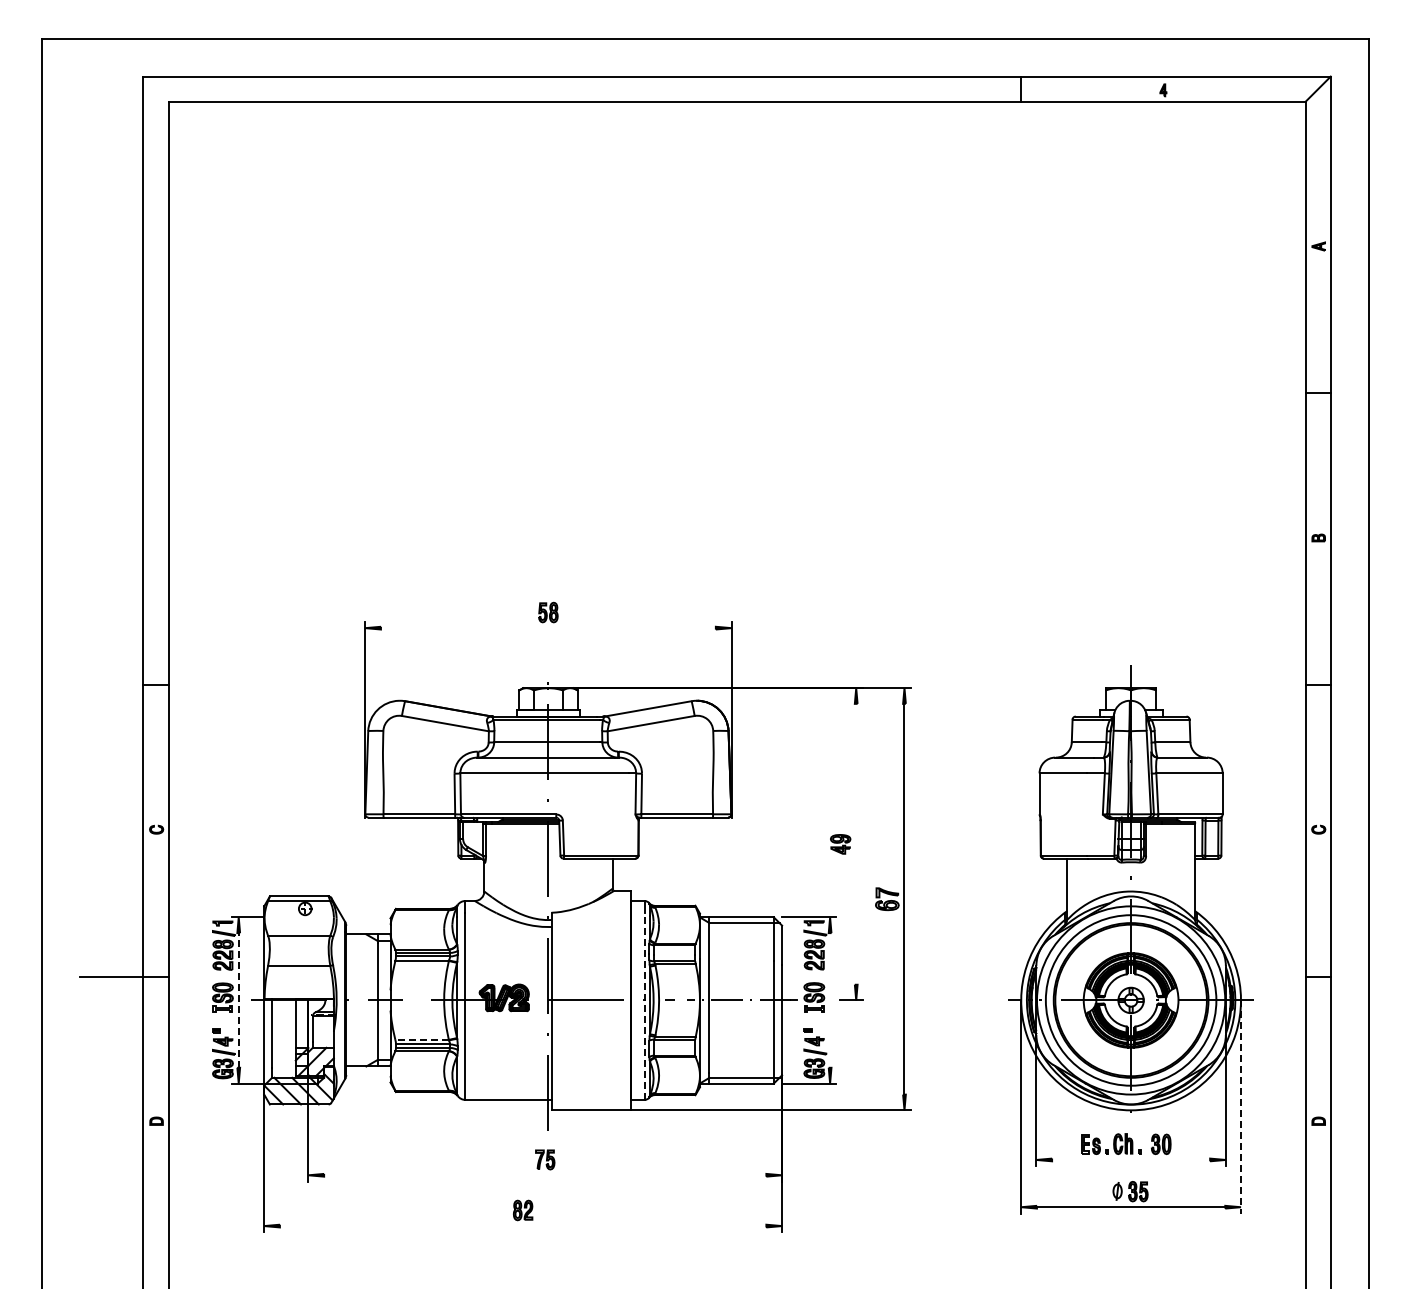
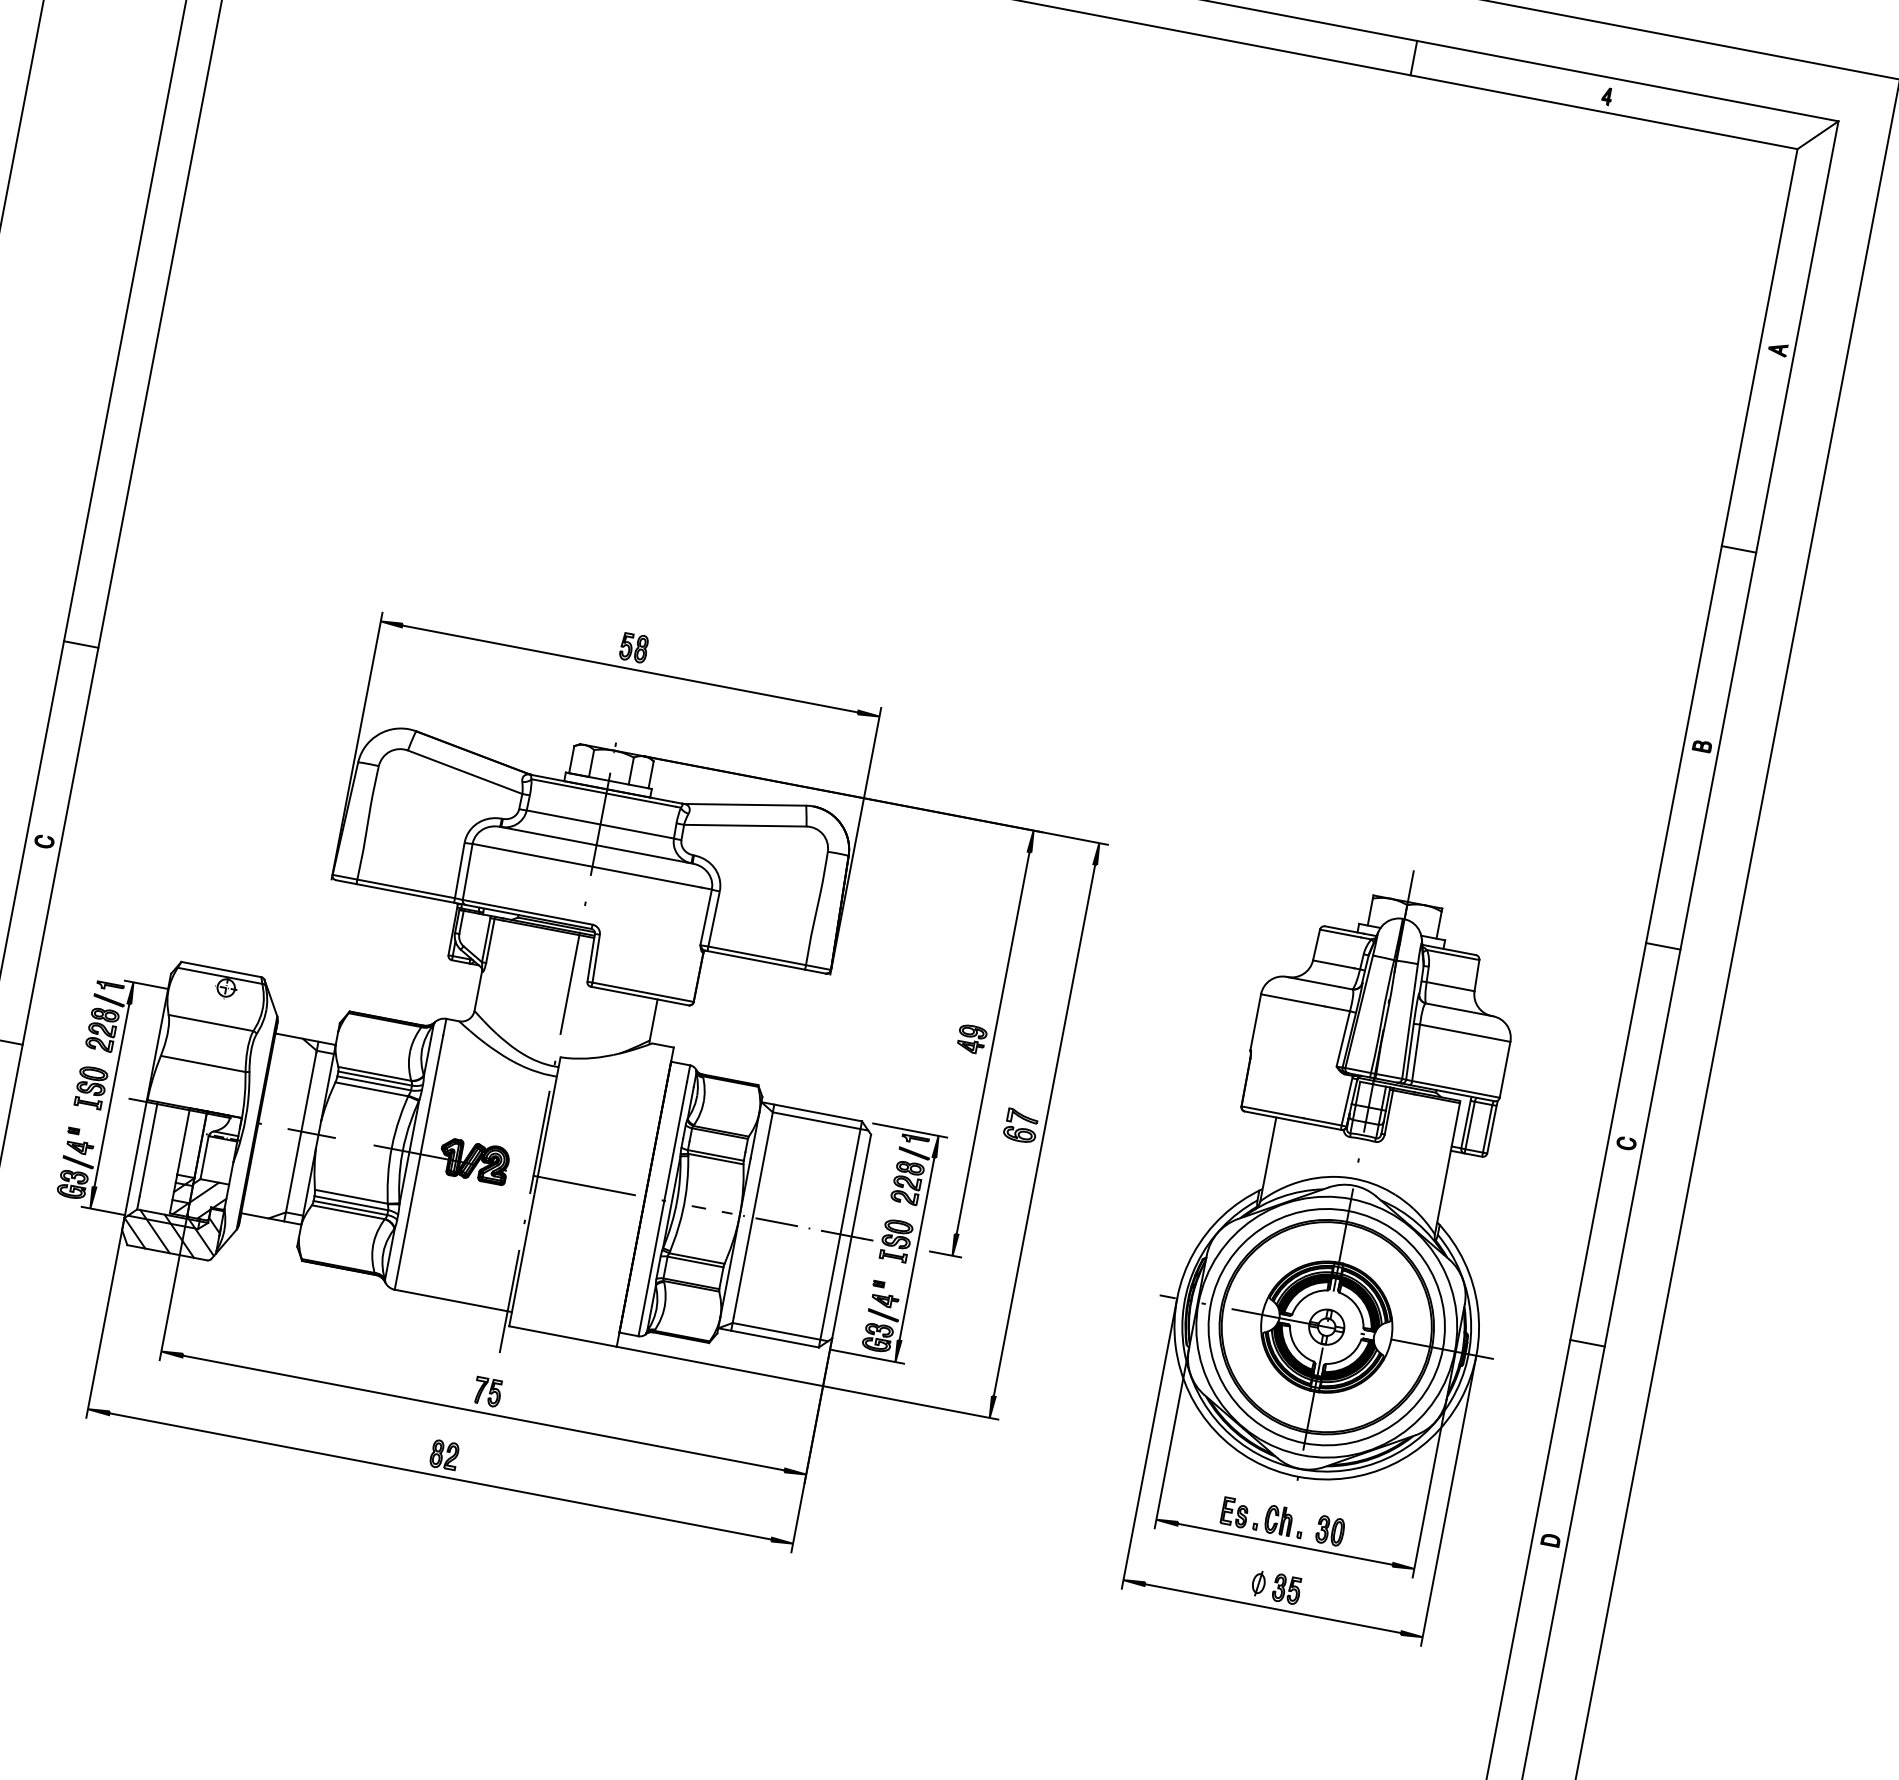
line: (547, 628) -> (628, 669), added
line: (856, 843) -> (993, 1042), added
line: (238, 999) -> (111, 1094), dashed -> solid
line: (830, 1000) -> (917, 1249), added
line: (644, 1006) -> (662, 1209), dashed -> solid
line: (422, 1039) -> (351, 1196), dashed -> solid
line: (1241, 1106) -> (1449, 1500), dashed -> solid
line: (1131, 1159) -> (1285, 1543), added
line: (545, 1175) -> (484, 1413), added
line: (522, 1226) -> (439, 1476), added

